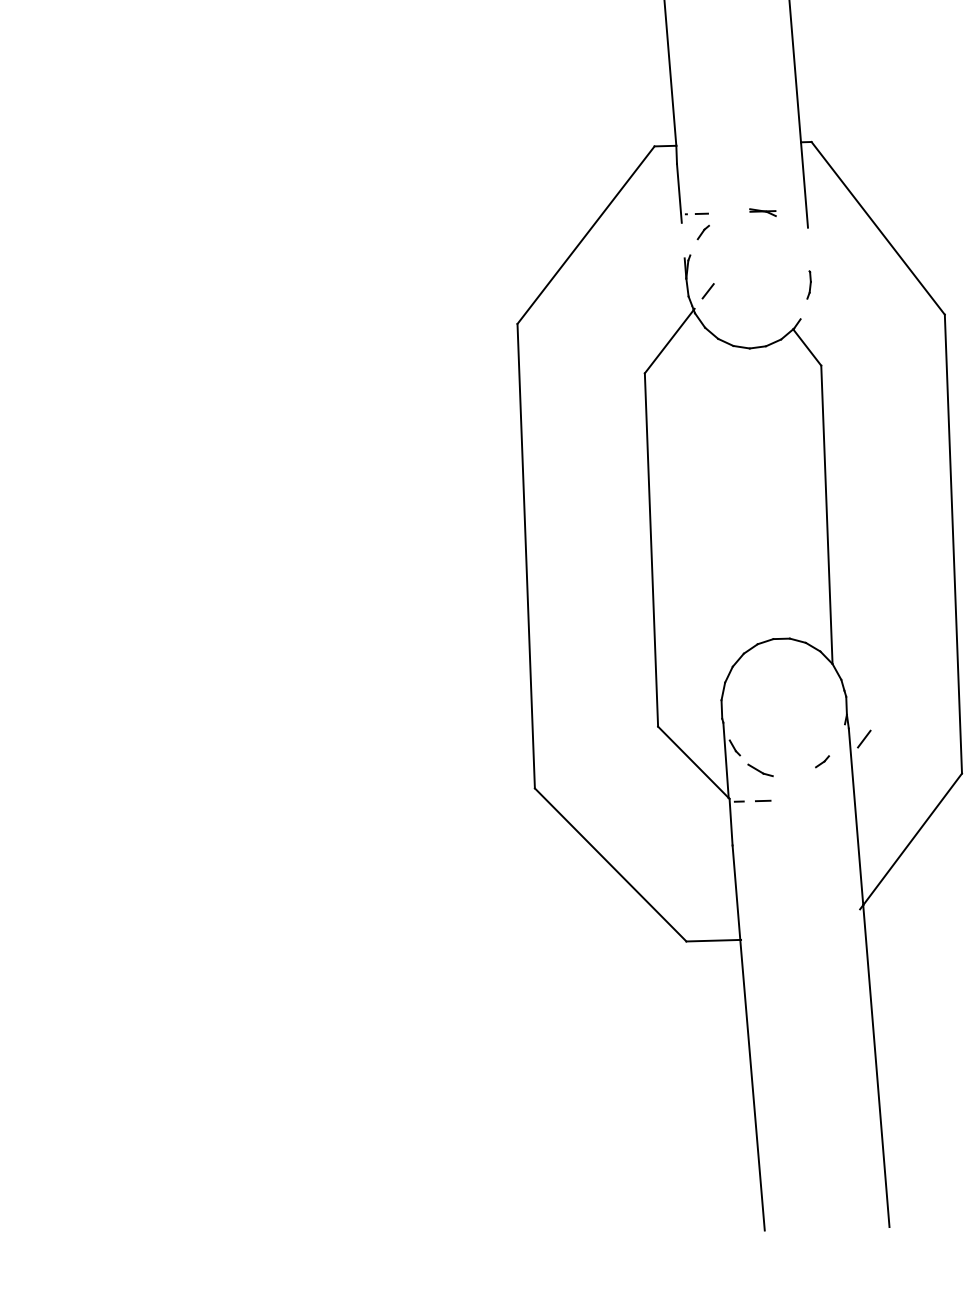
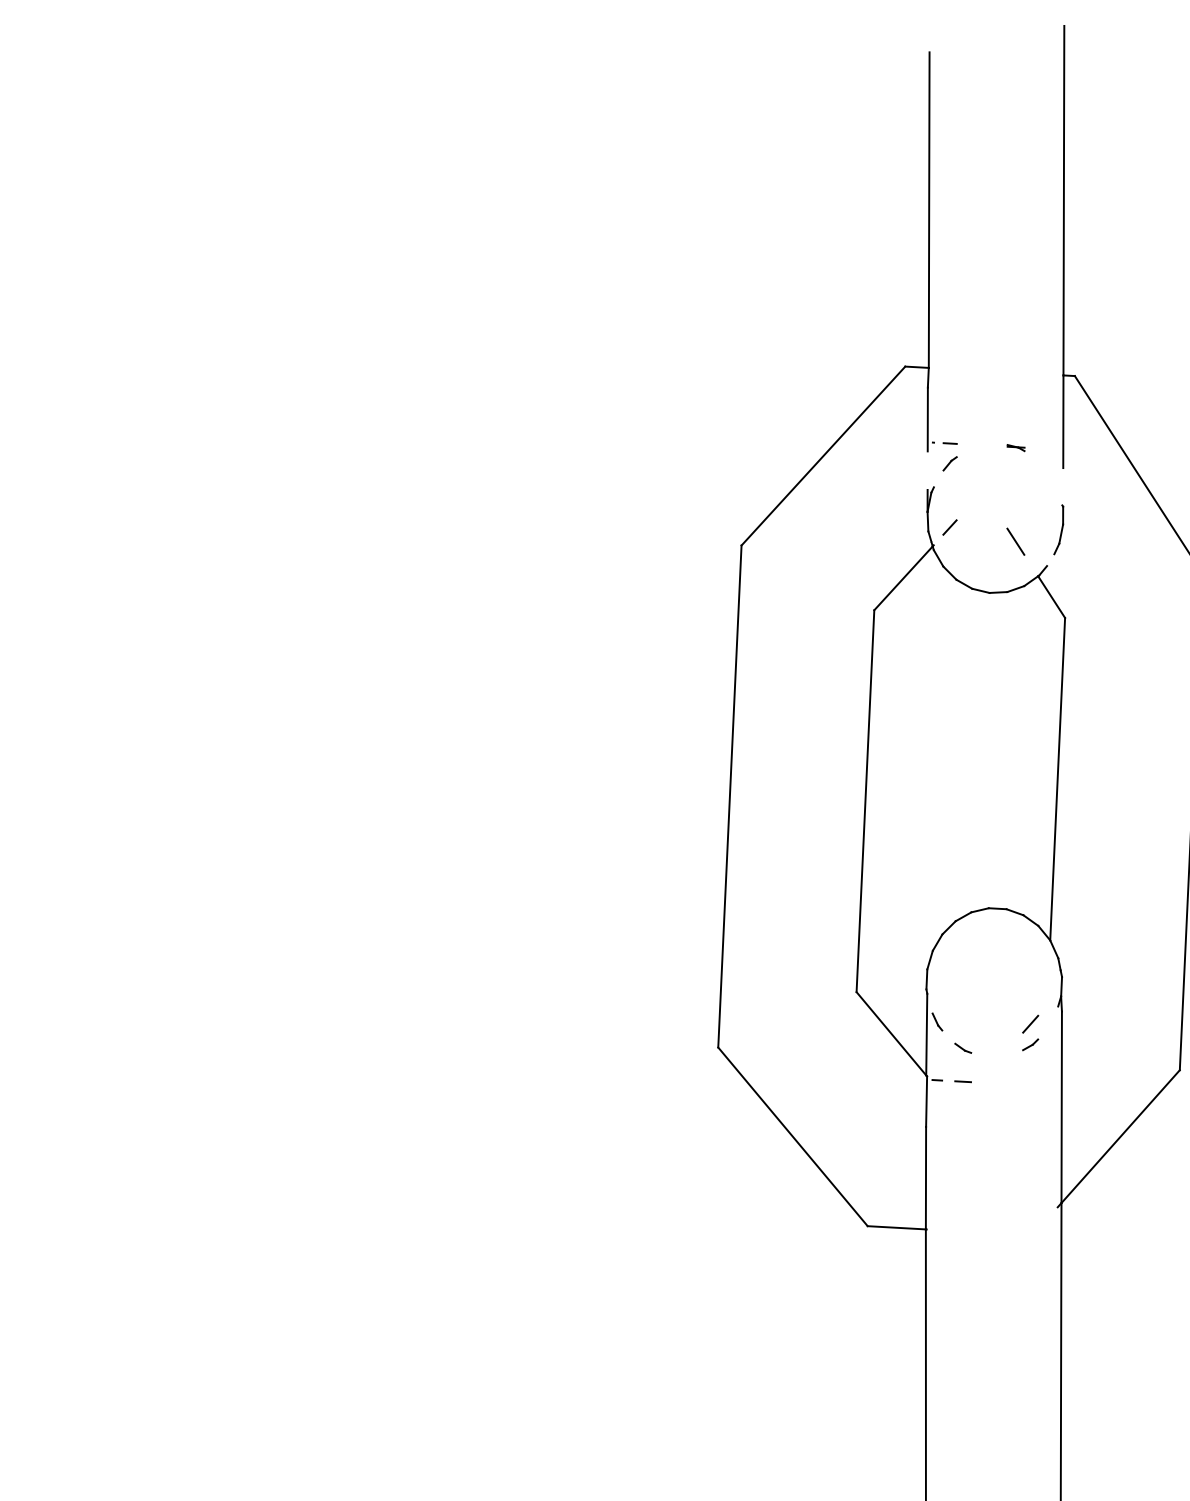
part: (762, 213) -> (1015, 448), size x0.62
part: (808, 284) -> (1058, 529), size x1.67
line: (769, 299) -> (1015, 541), added
line: (864, 738) -> (1030, 1023), moved
part: (760, 769) -> (963, 1047), size x0.62

